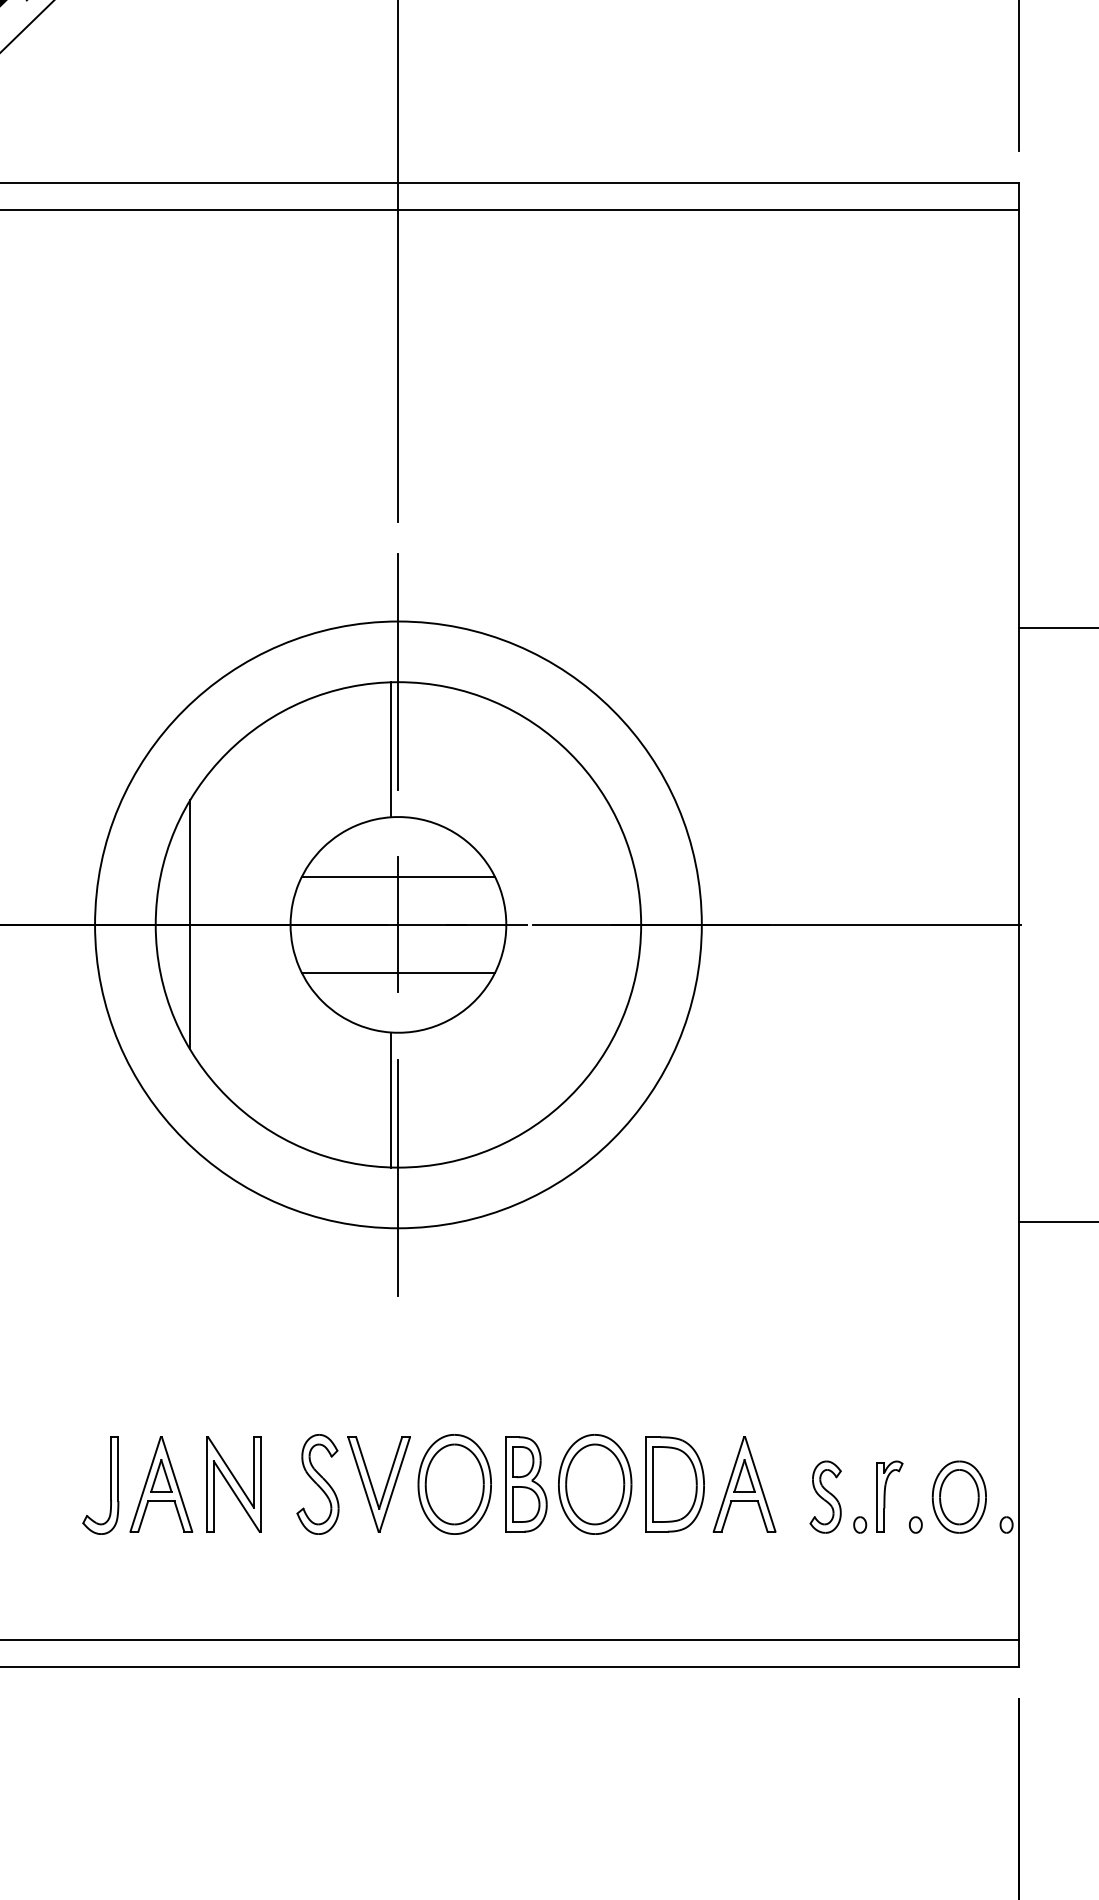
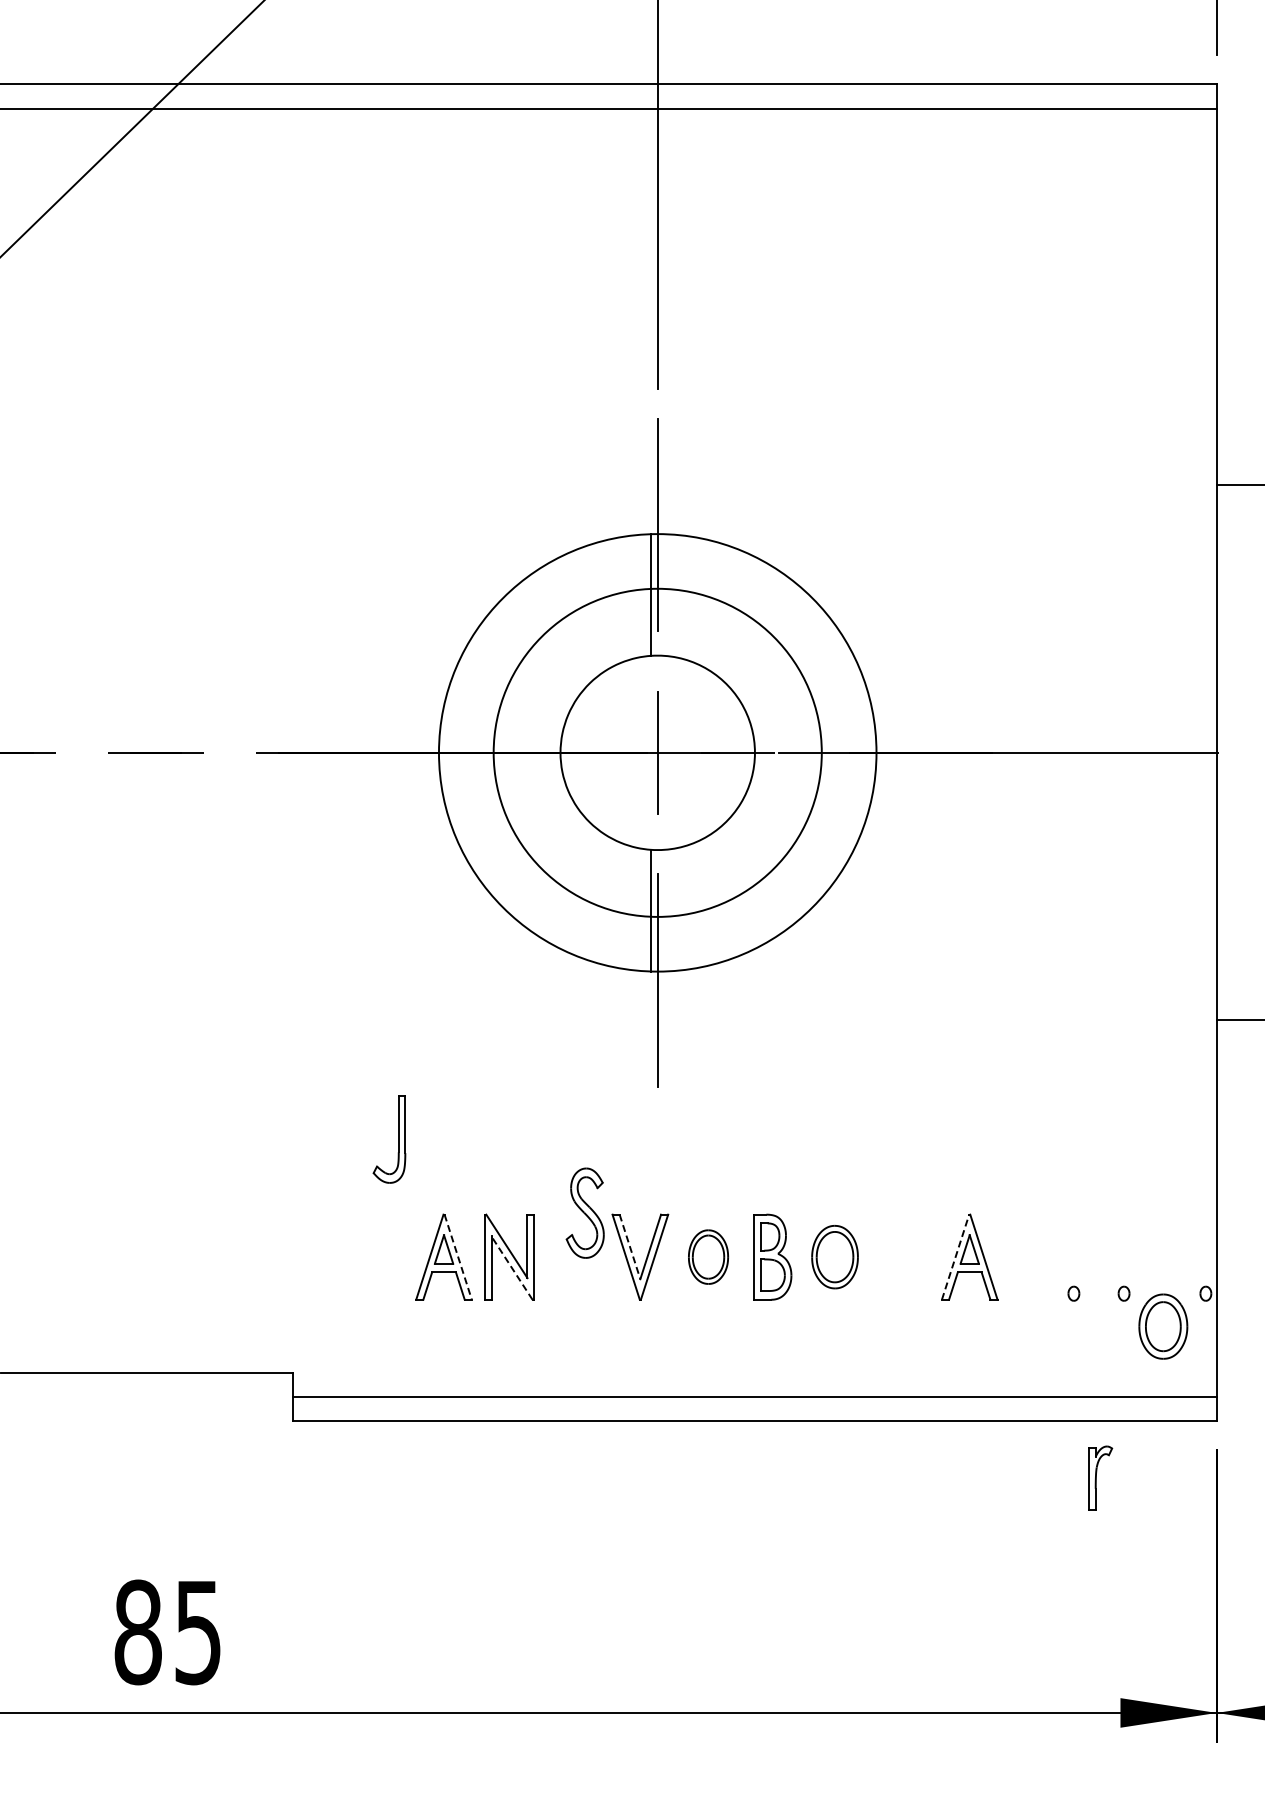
line: (398, 876) -> (657, 709), removed
line: (189, 924) -> (469, 752), removed
circle: (398, 924) -> (657, 752), size x0.6
line: (398, 973) -> (657, 796), removed
line: (368, 1472) -> (630, 1246), solid -> dashed
part: (317, 1483) -> (584, 1212), moved
part: (454, 1483) -> (708, 1256), size x0.6
part: (594, 1483) -> (834, 1256), size x0.7
part: (675, 1483) -> (907, 1256), removed
line: (177, 1484) -> (458, 1257), solid -> dashed
line: (728, 1484) -> (955, 1257), solid -> dashed
part: (110, 1485) -> (398, 1139), moved
part: (889, 1495) -> (1100, 1477), moved
line: (237, 1497) -> (512, 1268), solid -> dashed
part: (825, 1497) -> (1042, 1268), removed
part: (959, 1497) -> (1163, 1326), moved

